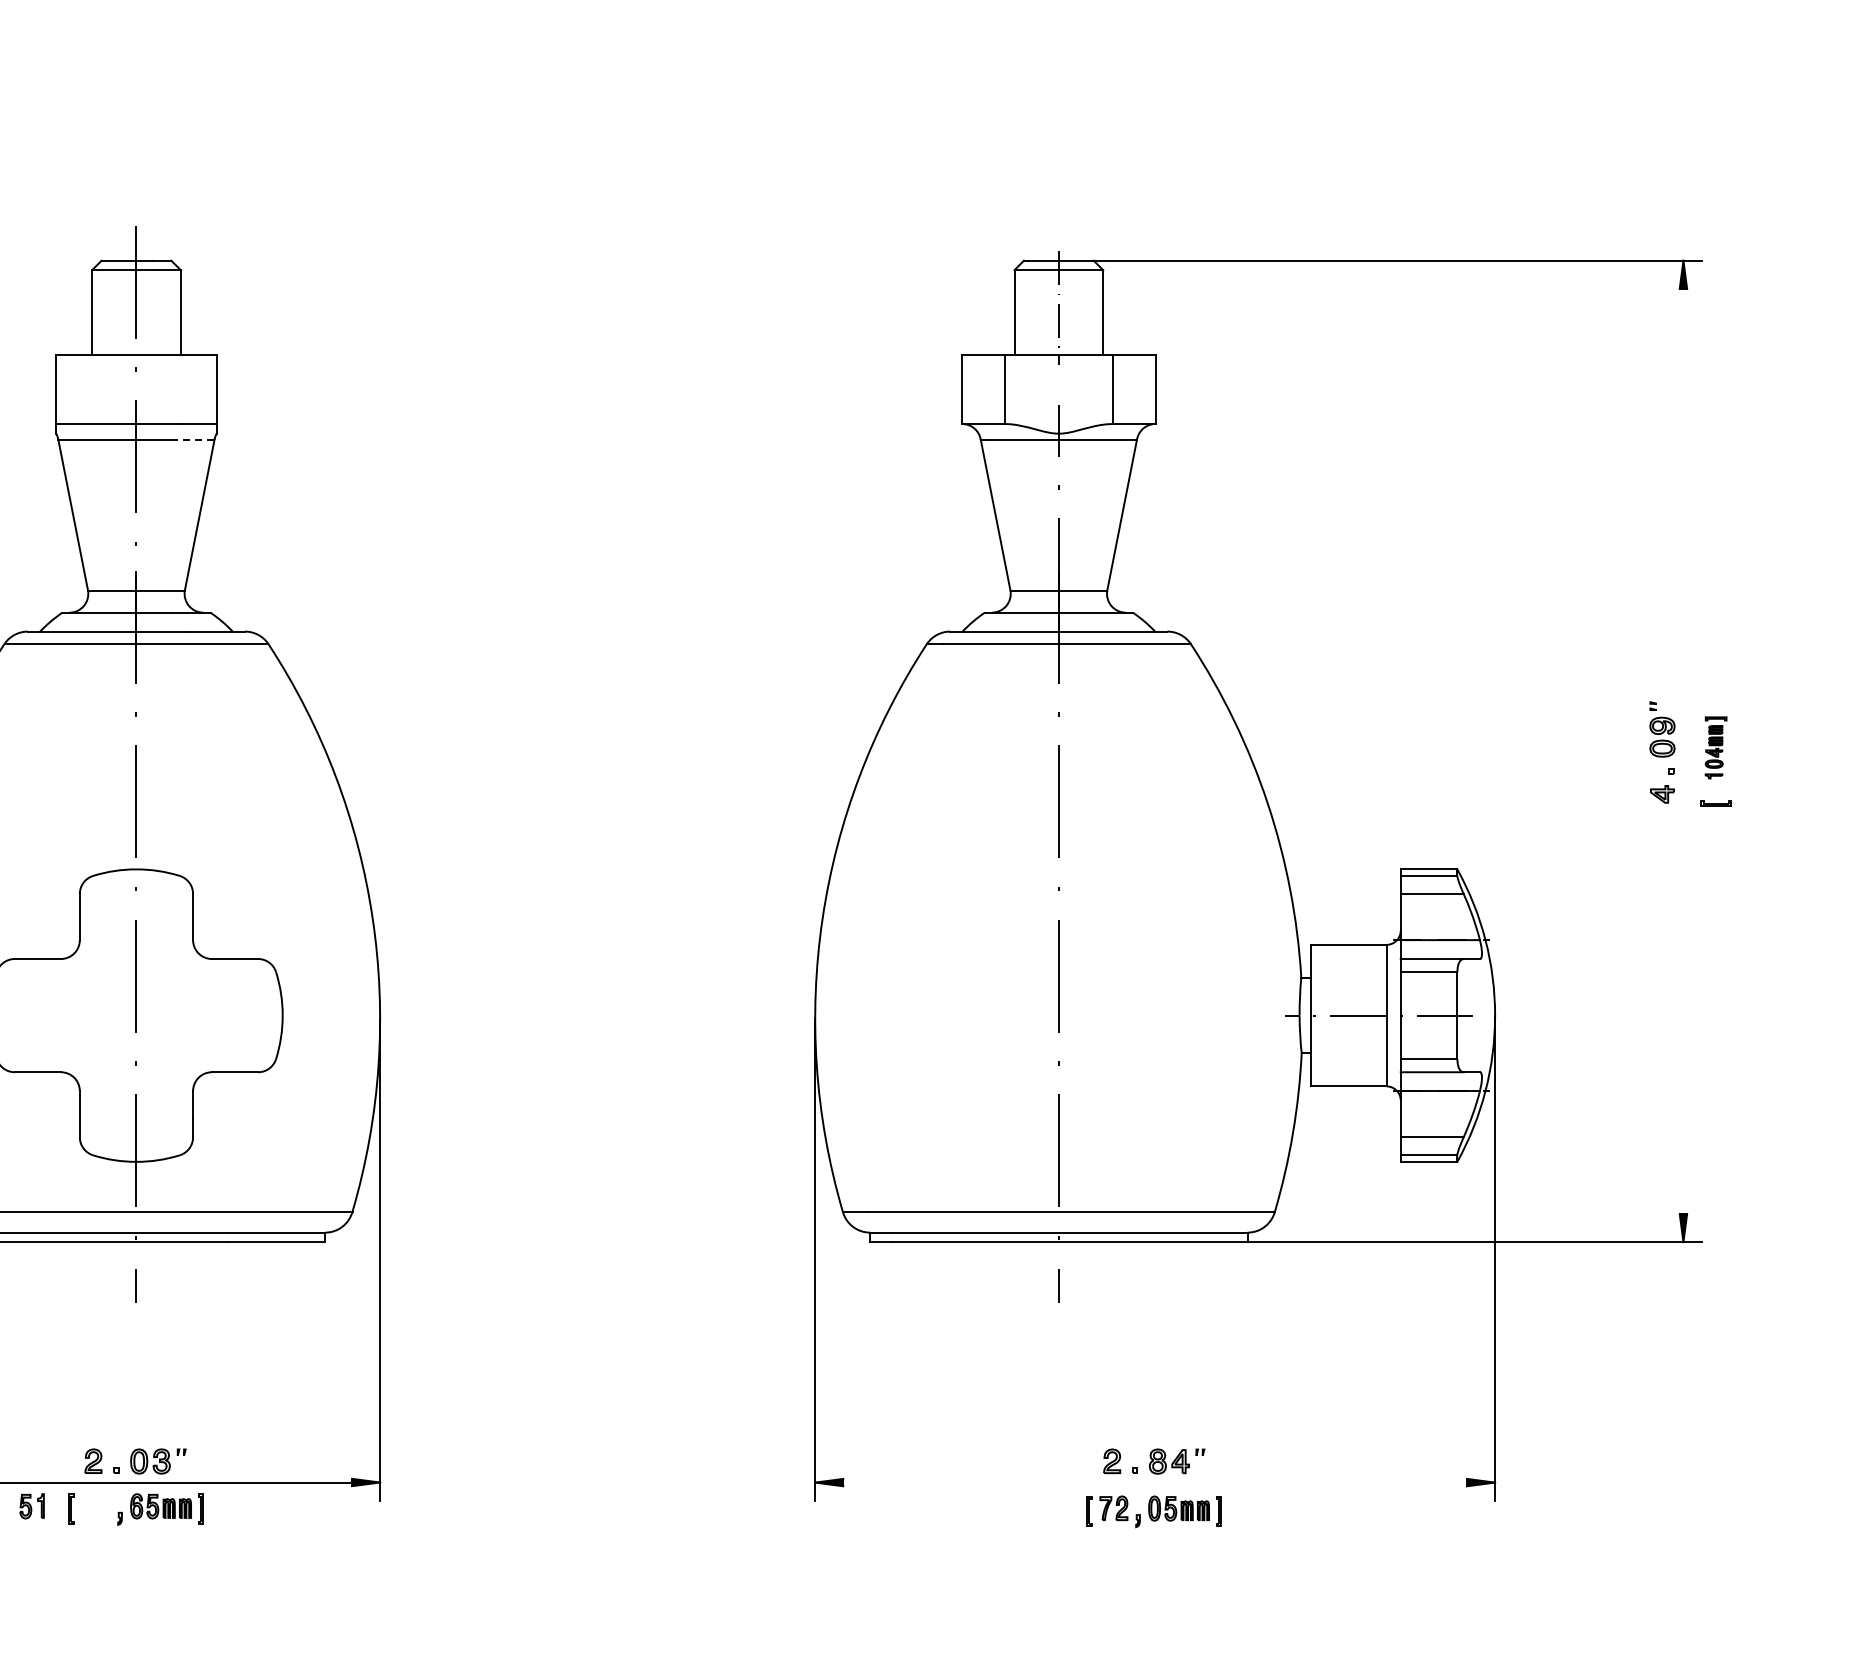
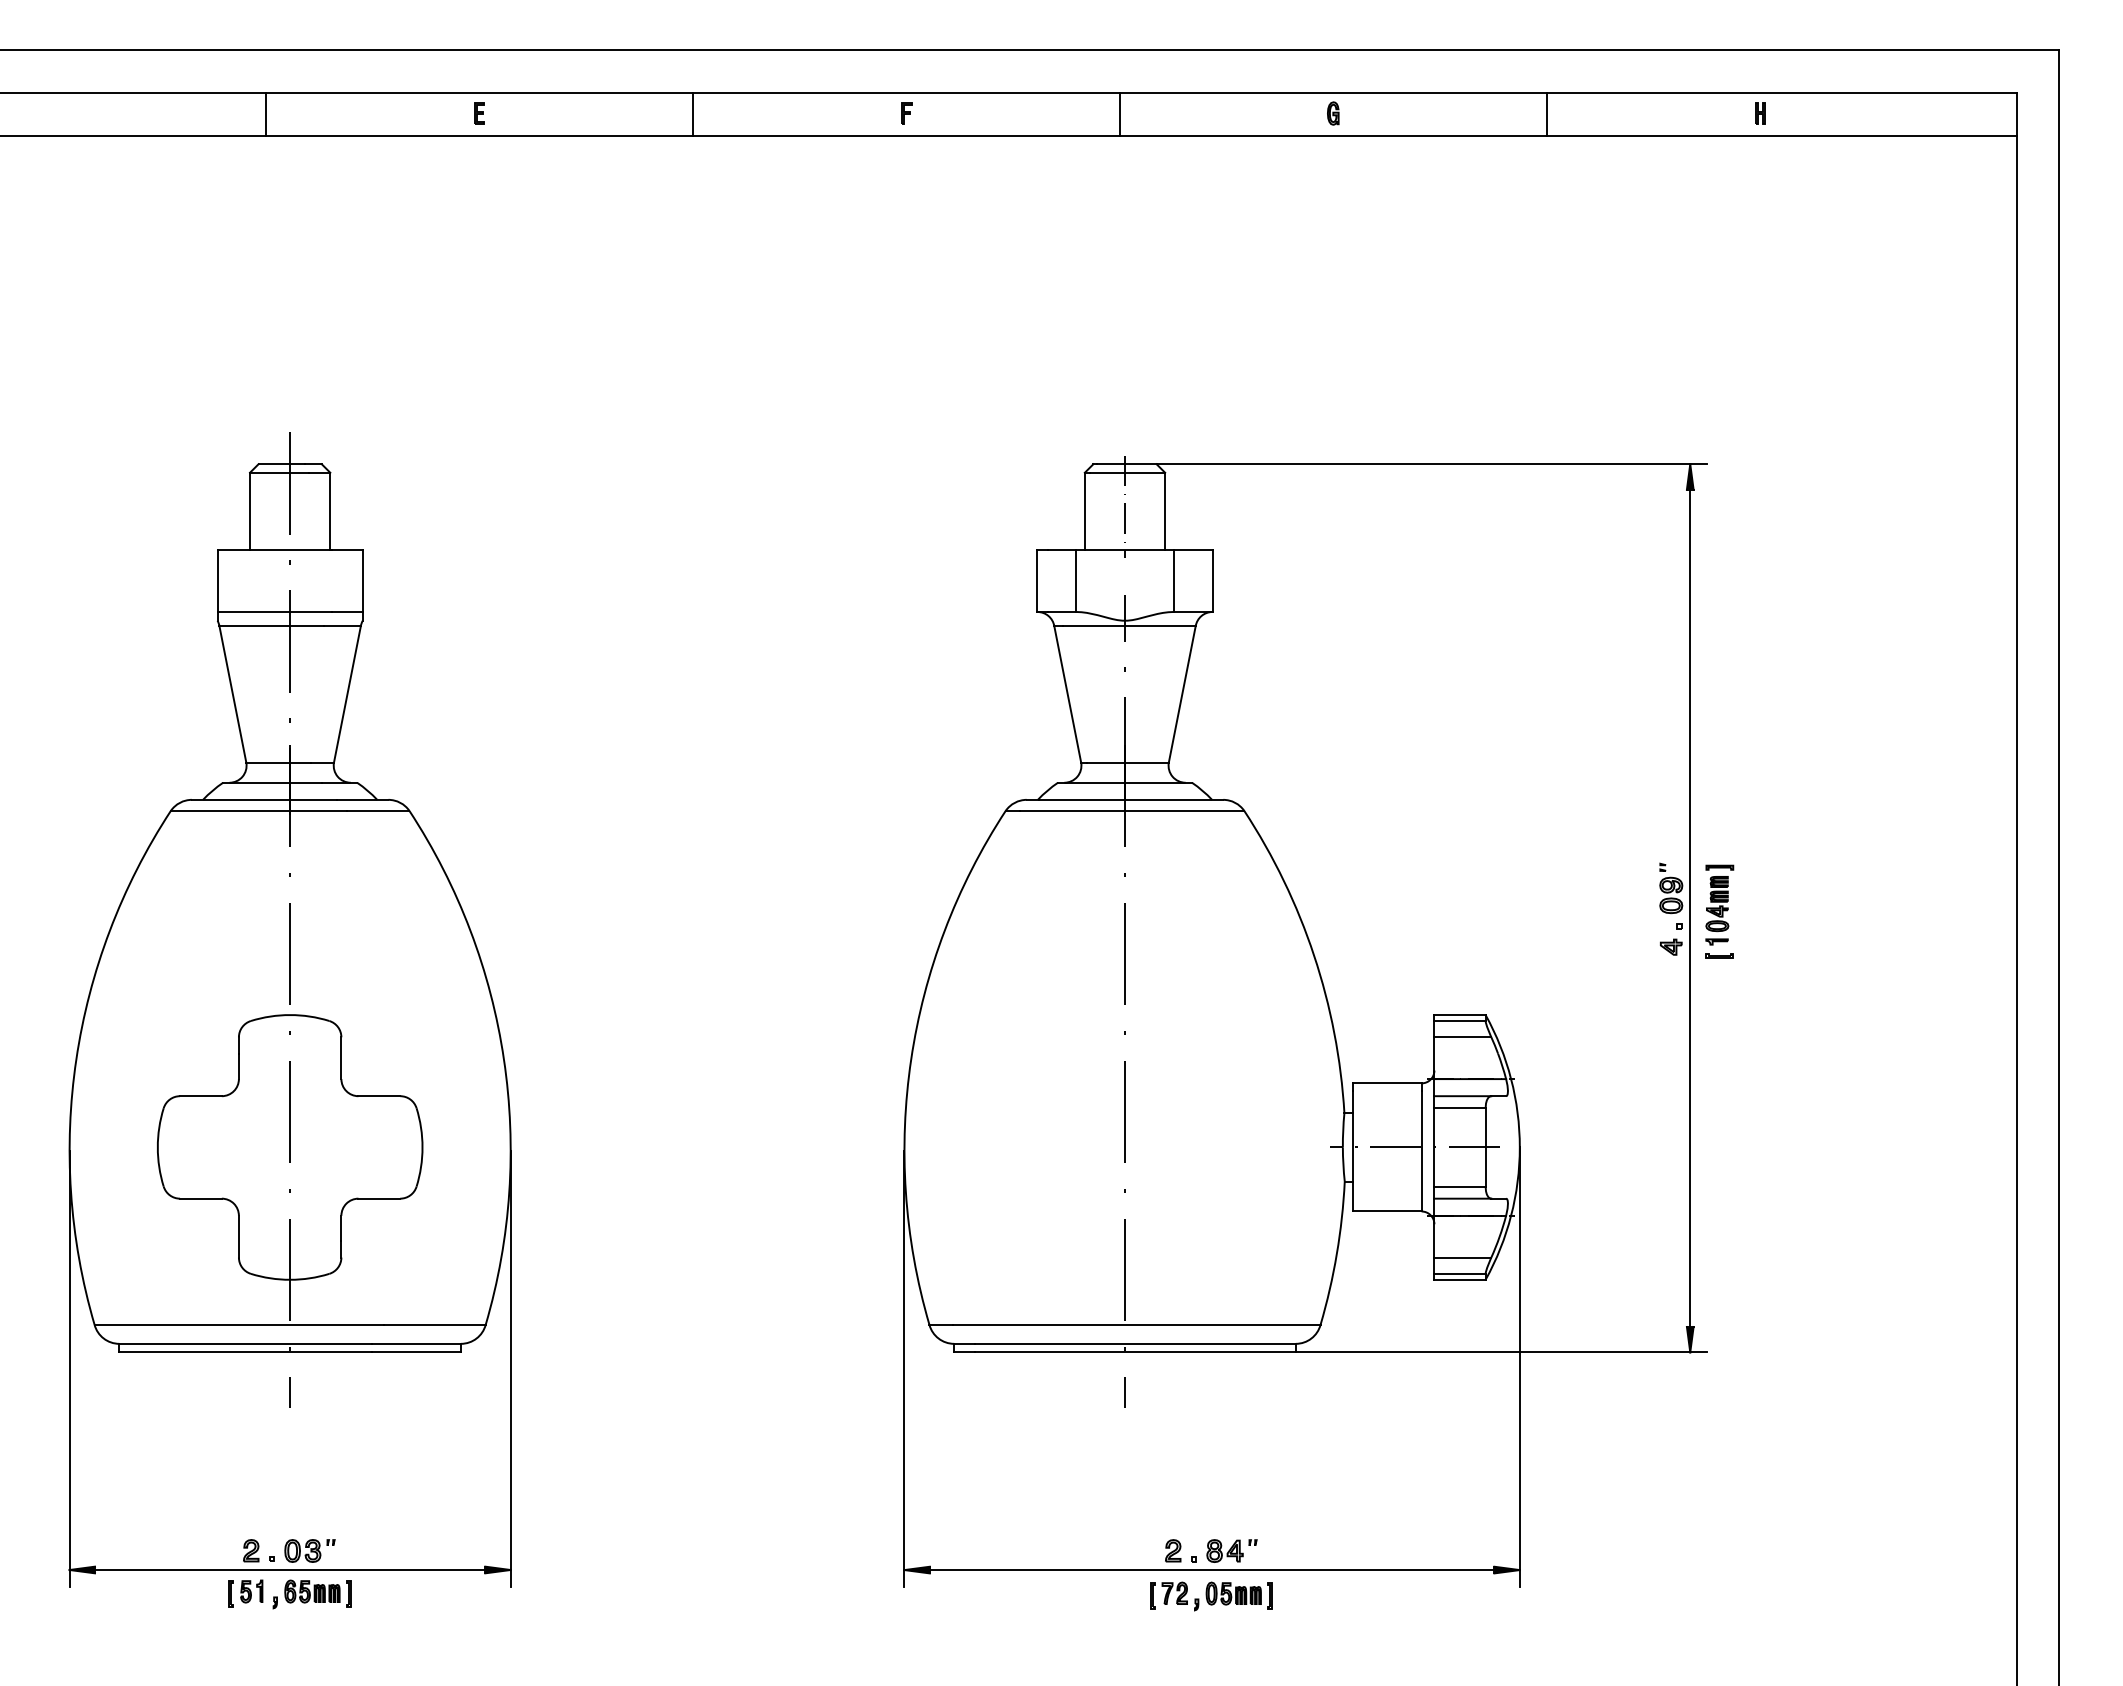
line: (193, 440) -> (341, 626), dashed -> solid
part: (1715, 747) -> (1719, 904), size x1.43
line: (1683, 751) -> (1690, 908), added
line: (1154, 1483) -> (1211, 1570), added
part: (31, 1506) -> (251, 1591), moved

